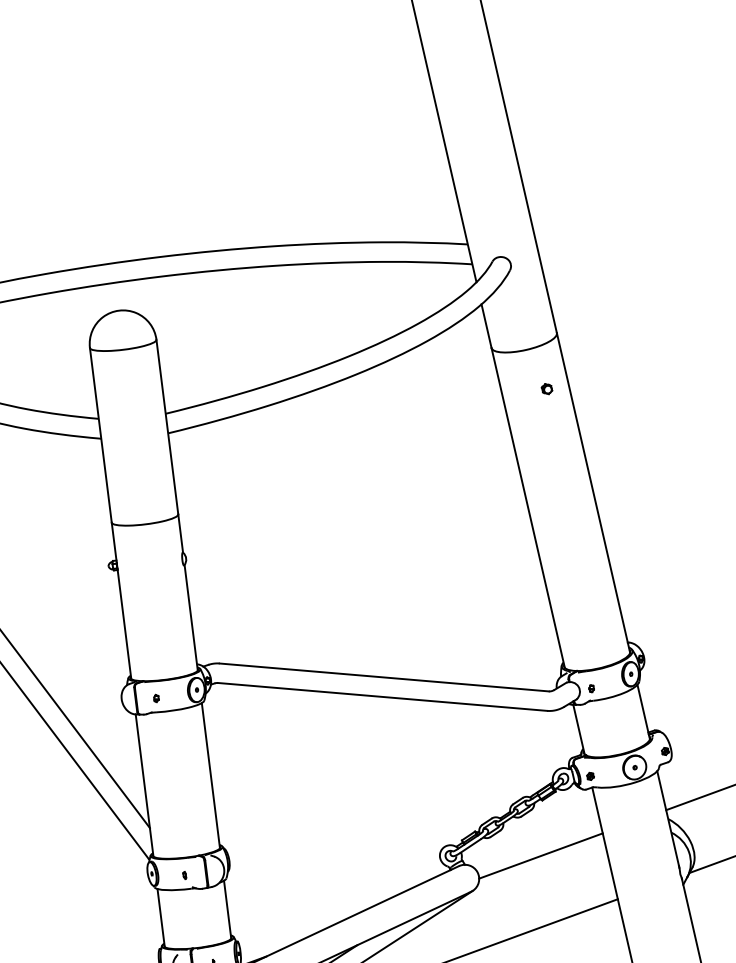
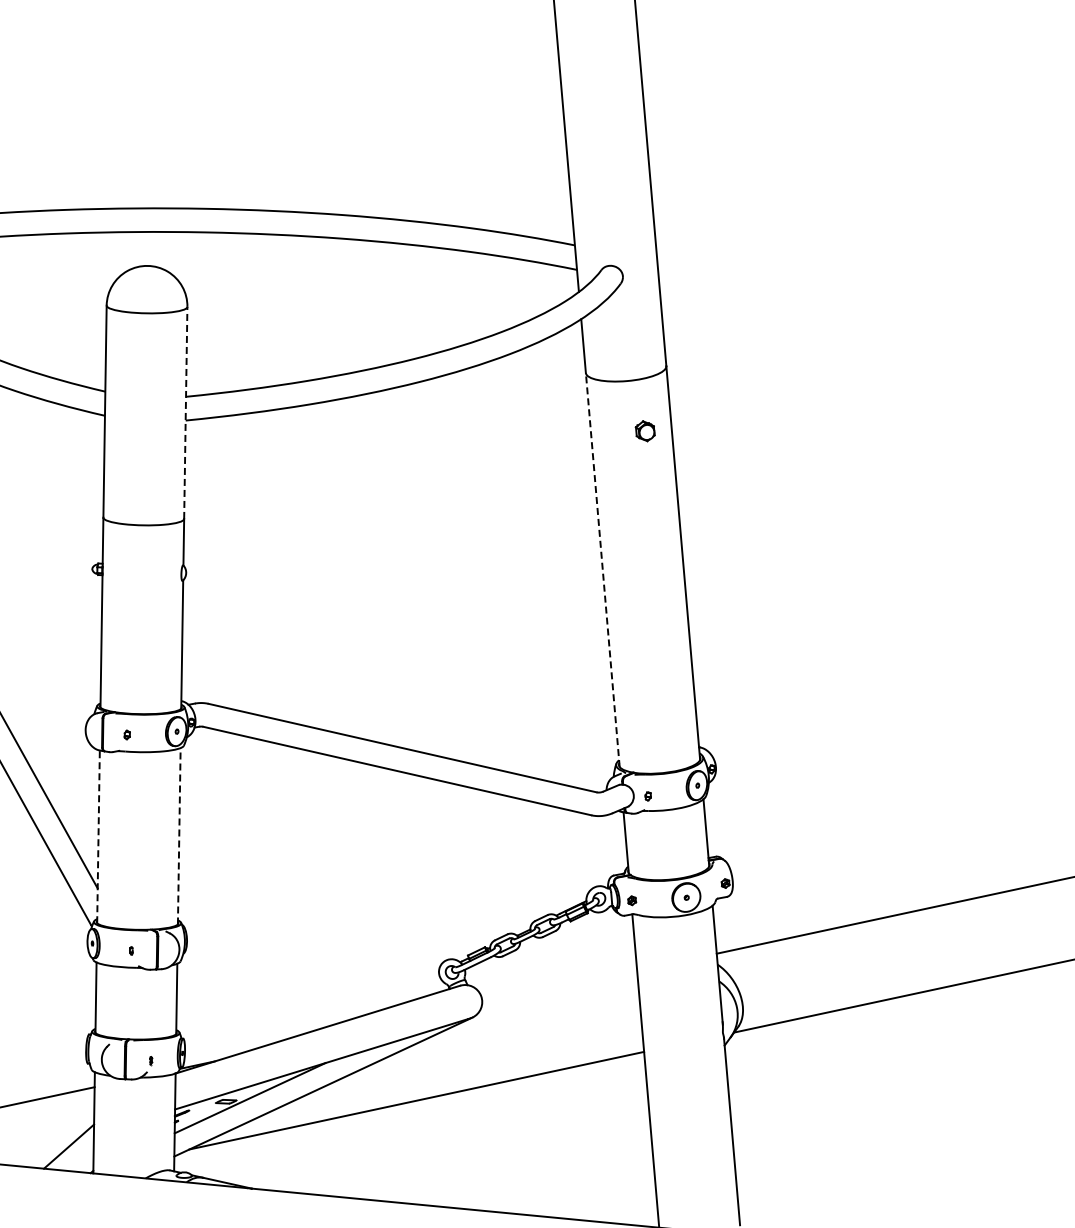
part: (546, 389) -> (644, 431), size x1.6
line: (167, 426) -> (185, 412), solid -> dashed
line: (528, 508) -> (602, 570), solid -> dashed
line: (211, 775) -> (179, 835), solid -> dashed
line: (144, 785) -> (98, 836), solid -> dashed
line: (540, 856) -> (559, 987), removed

